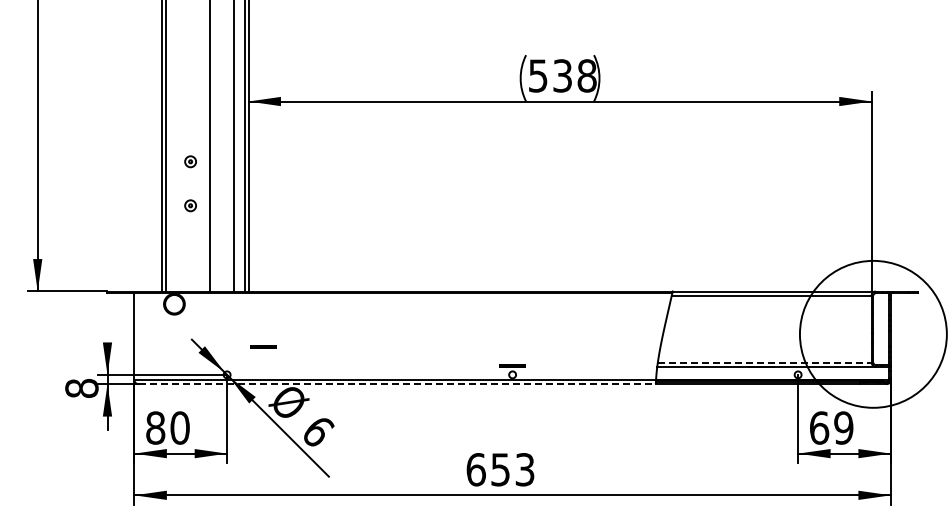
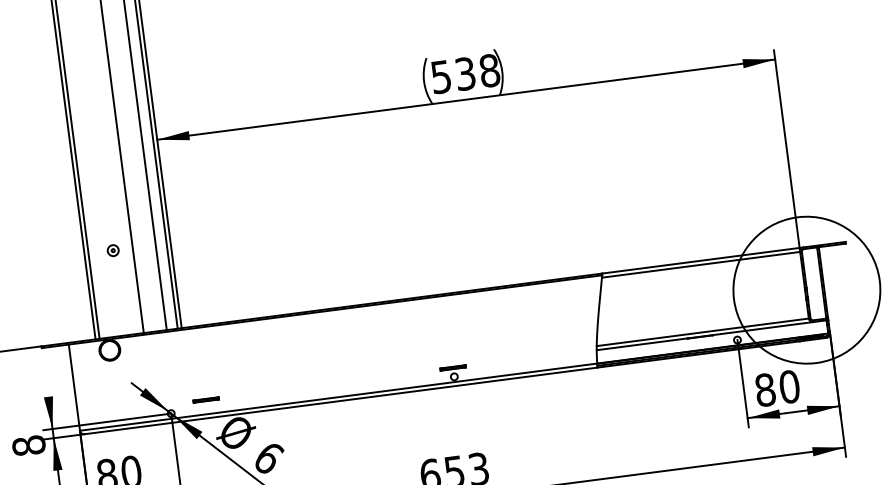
part: (190, 161) -> (107, 206), removed
line: (263, 346) -> (206, 399), moved
line: (764, 362) -> (702, 332), dashed -> solid
line: (397, 384) -> (341, 401), dashed -> solid
text: (831, 427) -> (777, 387), 69 -> 80

